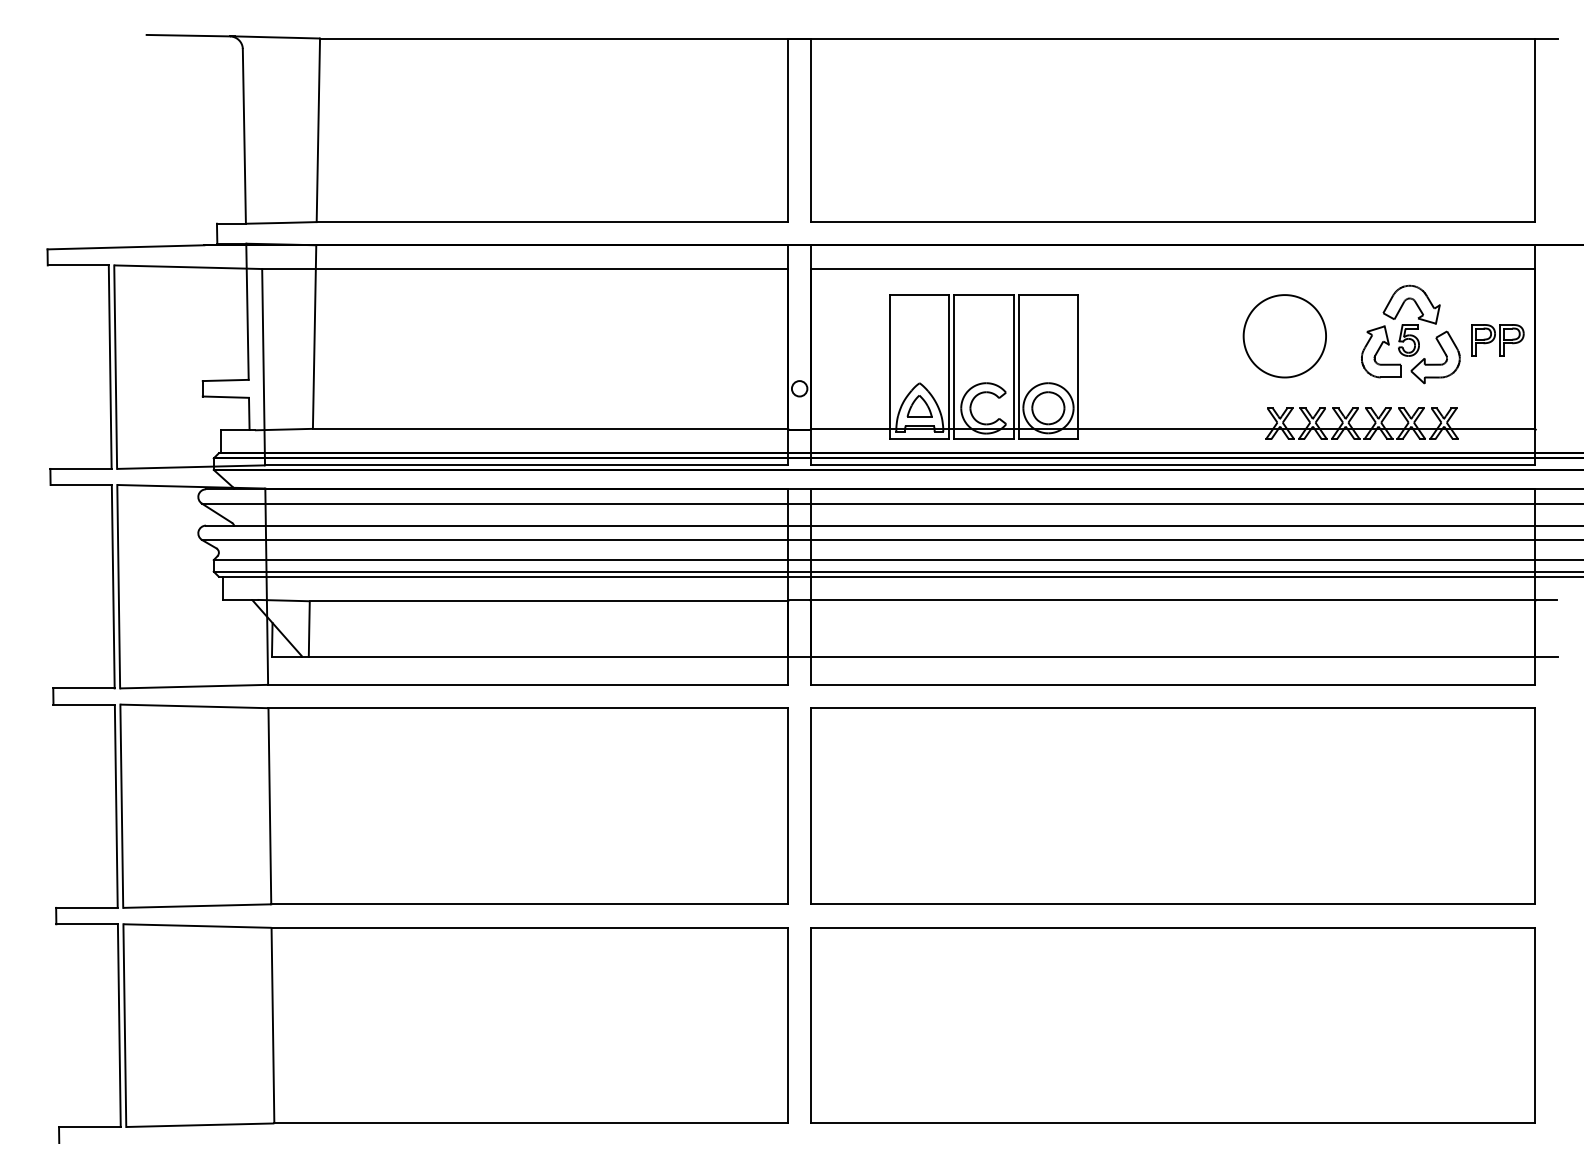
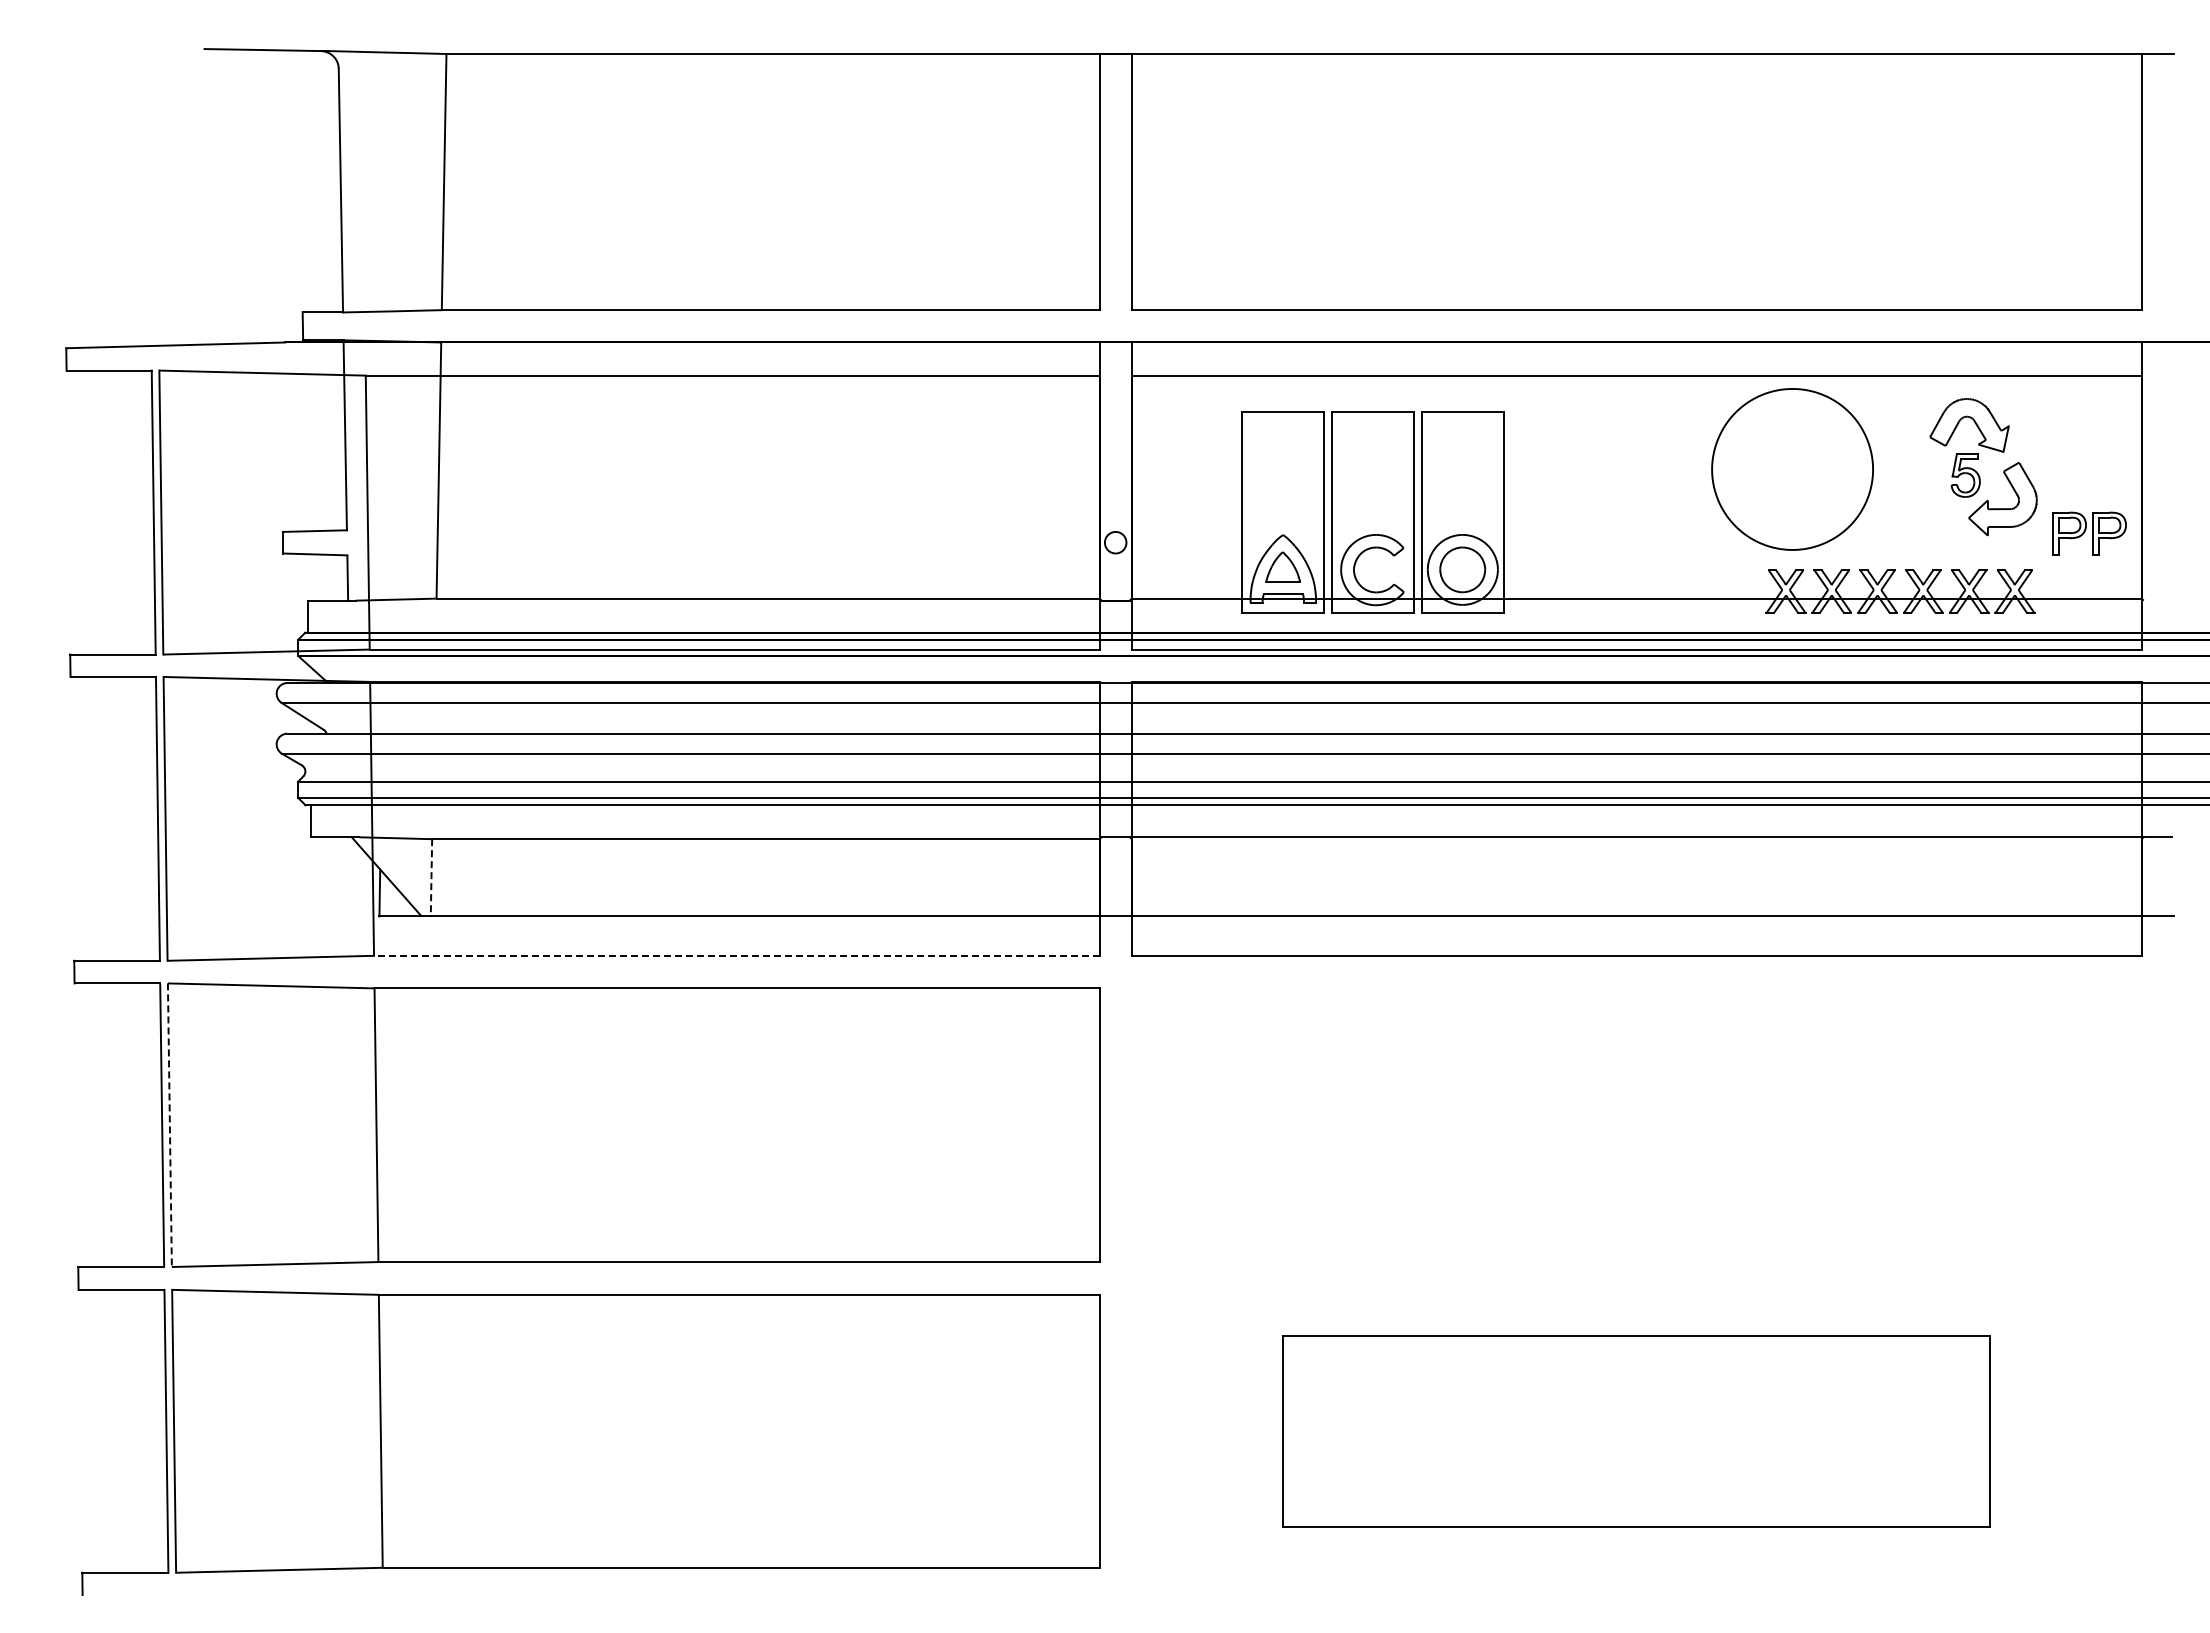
part: (1284, 336) -> (1792, 469), size x1.4
part: (1497, 339) -> (2089, 533), moved
part: (1381, 351) -> (1927, 490), removed
line: (309, 628) -> (431, 877), solid -> dashed
line: (527, 684) -> (736, 955), solid -> dashed
part: (1172, 805) -> (1636, 1124), removed
line: (121, 806) -> (169, 1125), solid -> dashed
part: (1172, 1025) -> (1636, 1431), size x0.7

